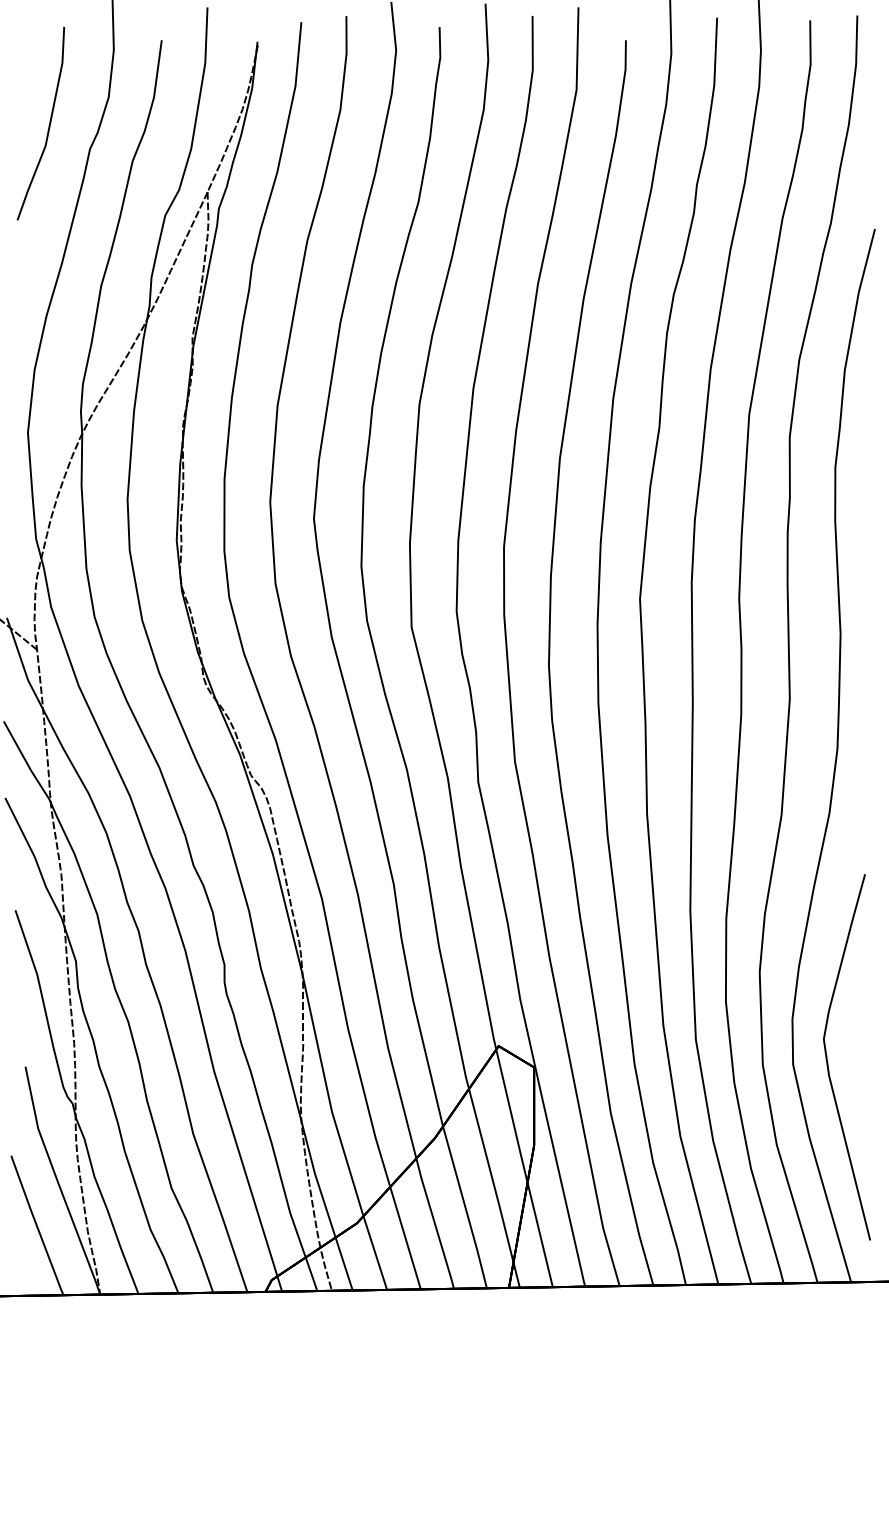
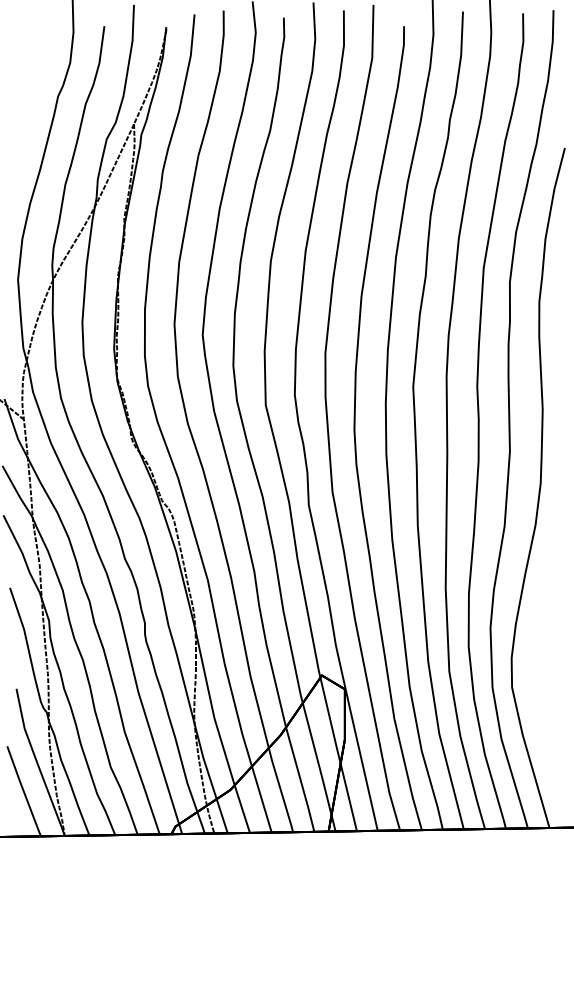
line: (48, 122) -> (31, 79), removed
curve: (827, 1056) -> (534, 682), removed

